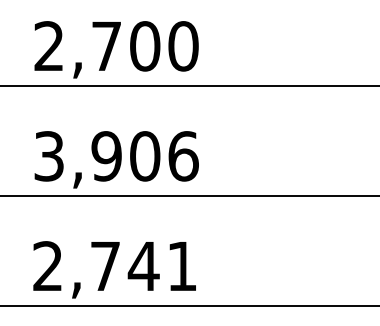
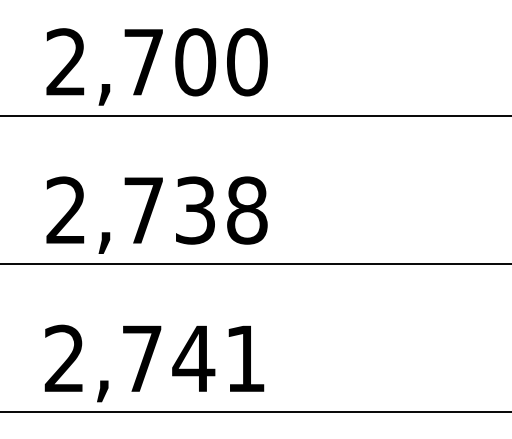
text: (116, 156) -> (157, 210), 3,906 -> 2,738

